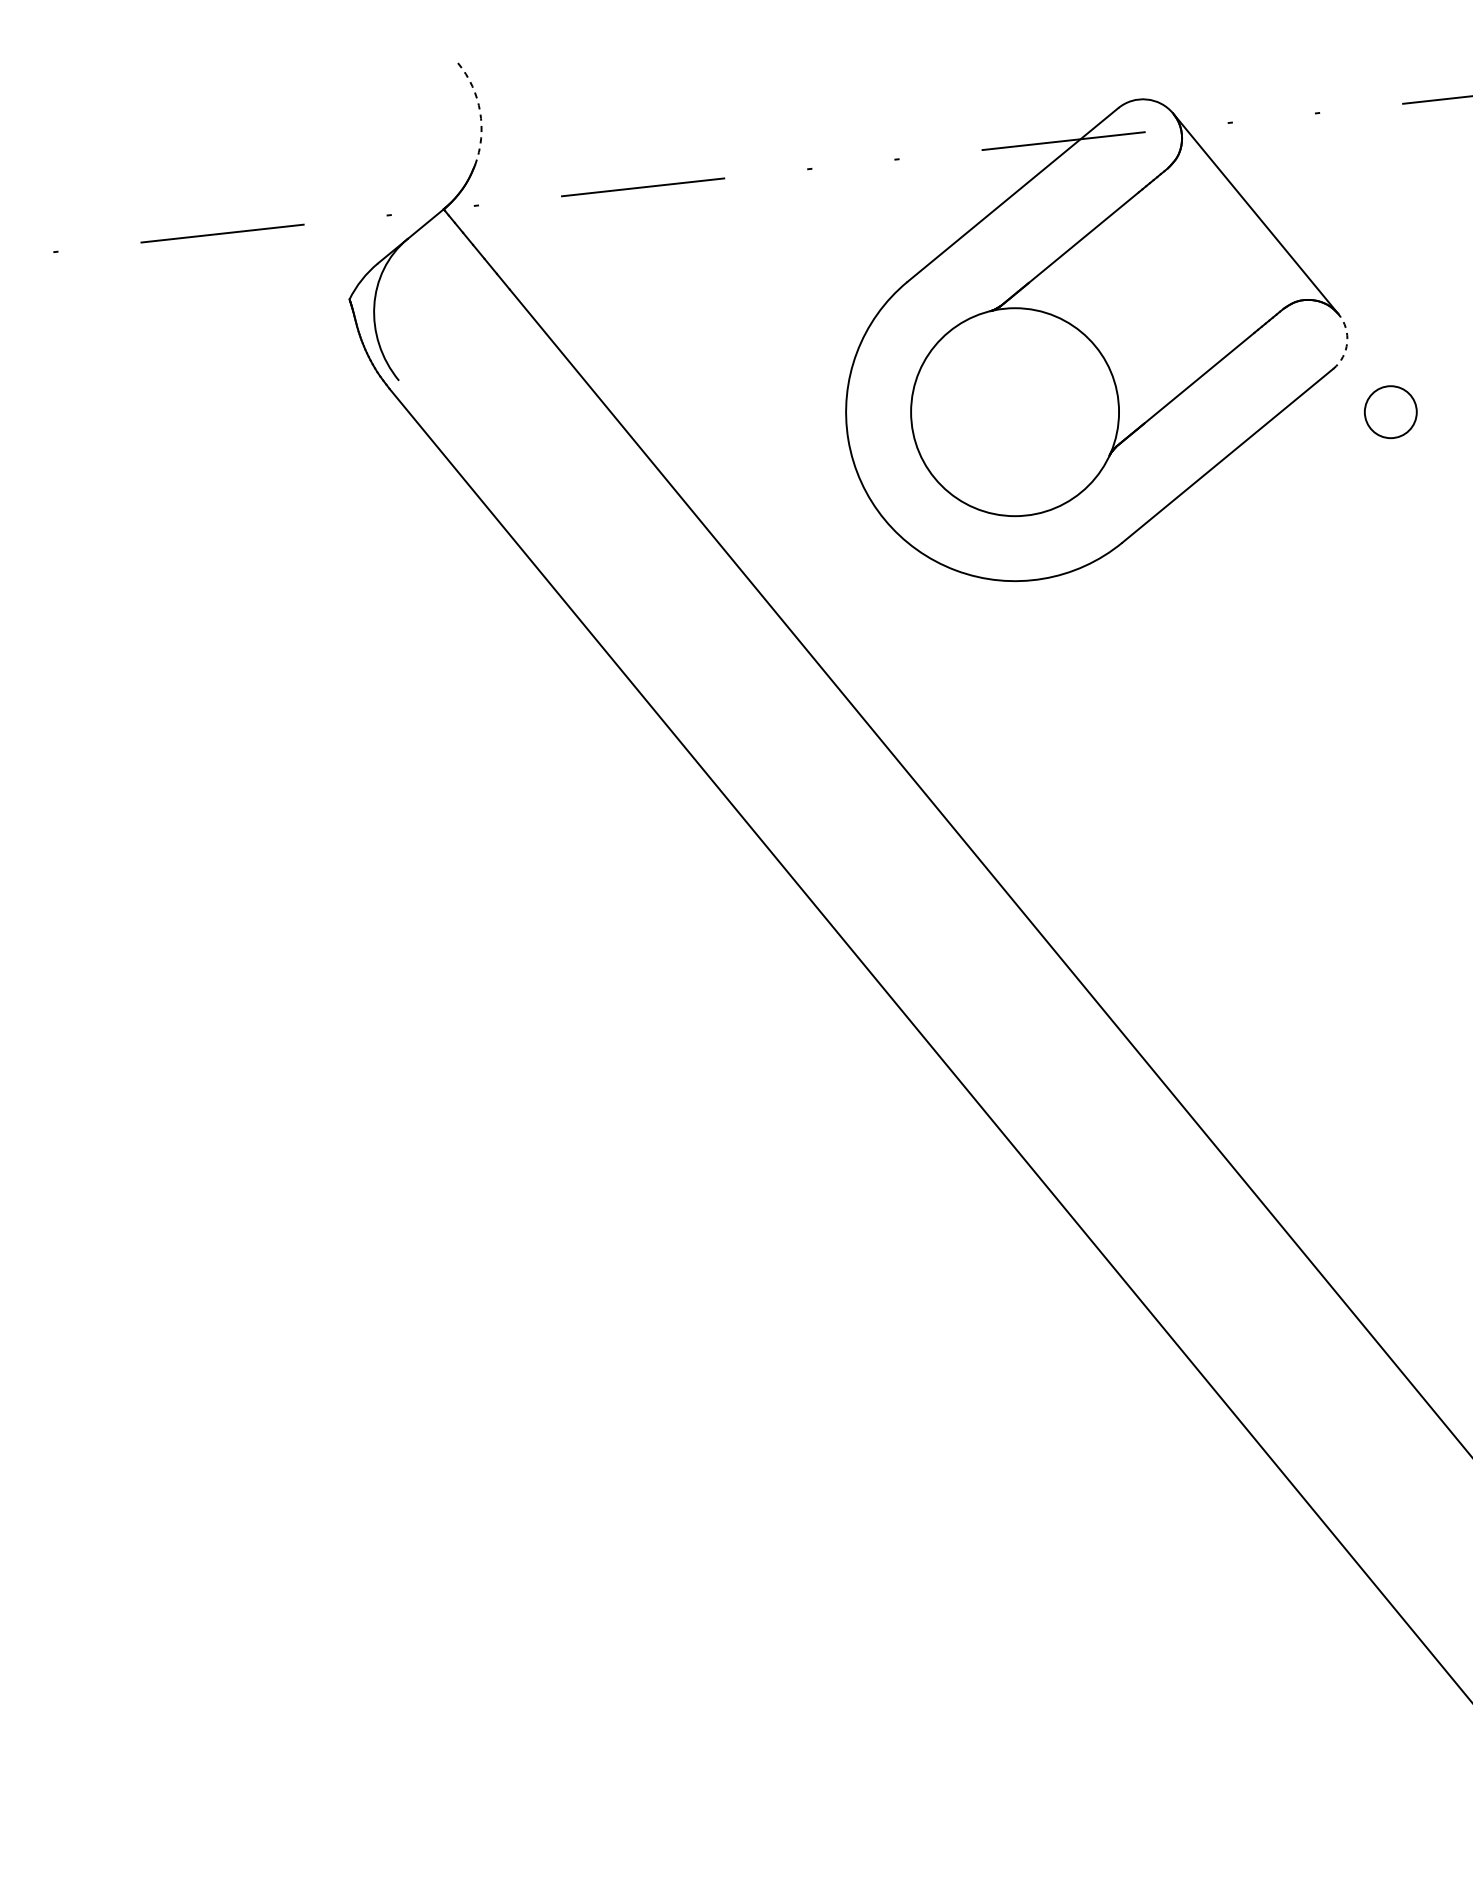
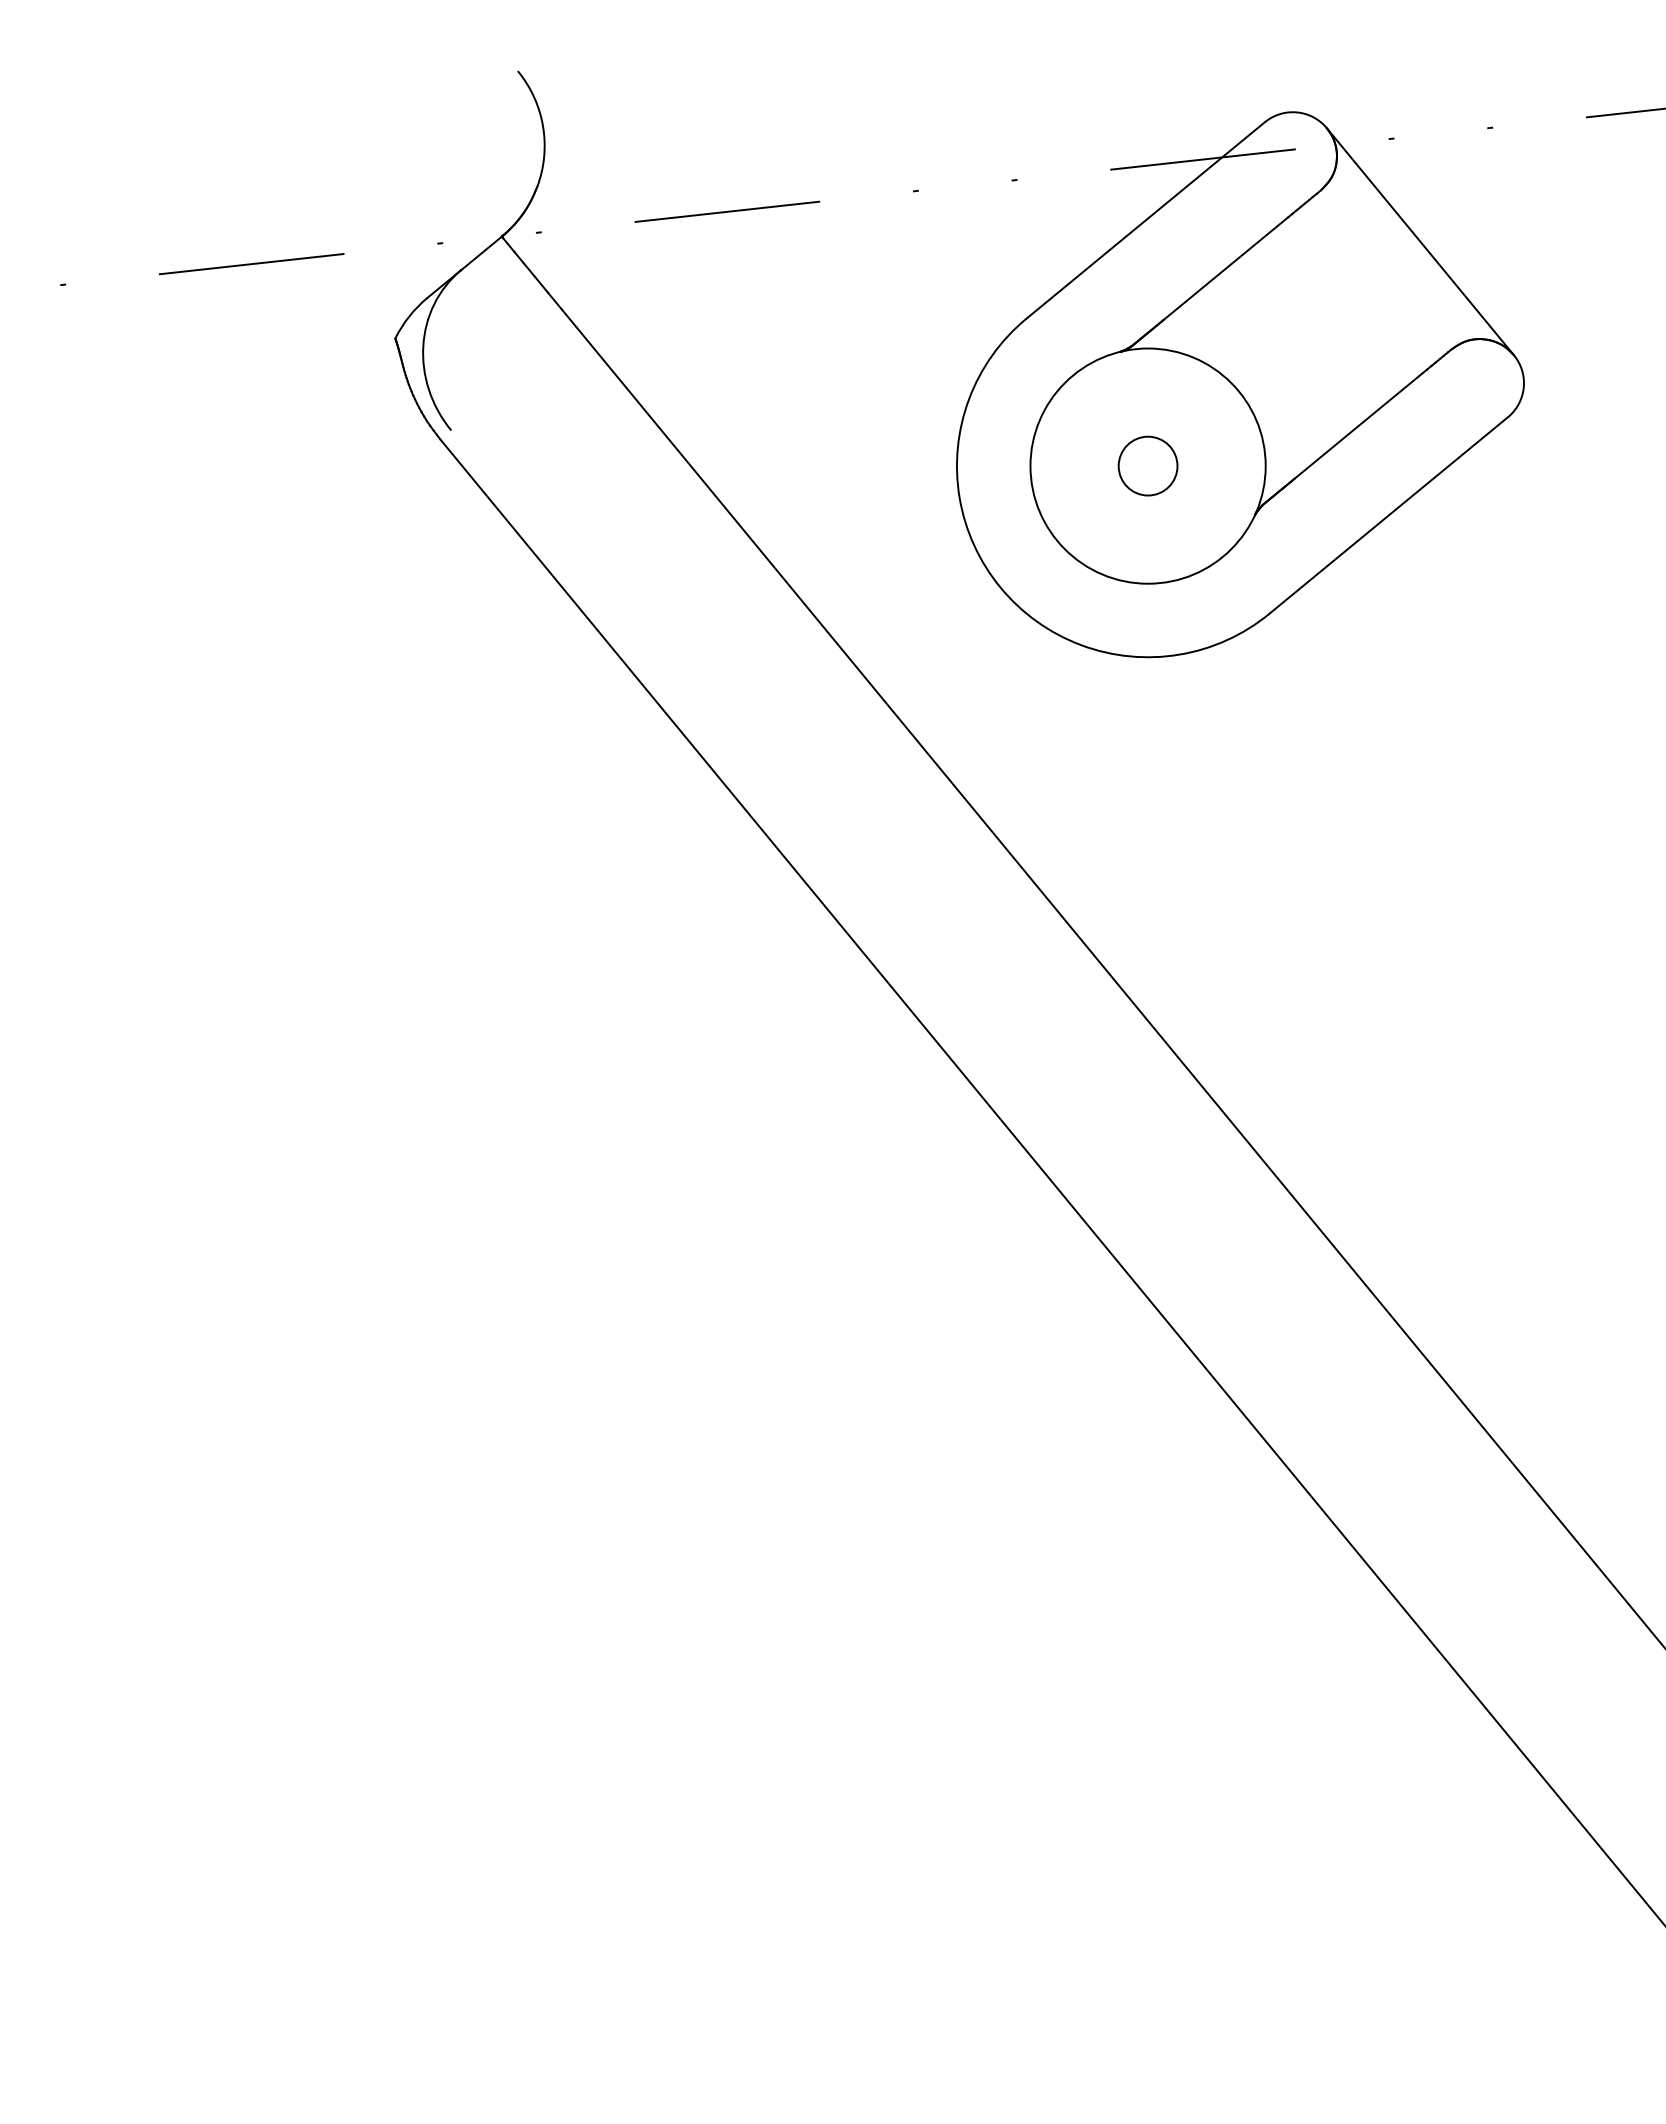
arc: (480, 111) -> (543, 126), dashed -> solid
arc: (1346, 342) -> (1523, 387), dashed -> solid
circle: (1390, 411) -> (1147, 465), moved

